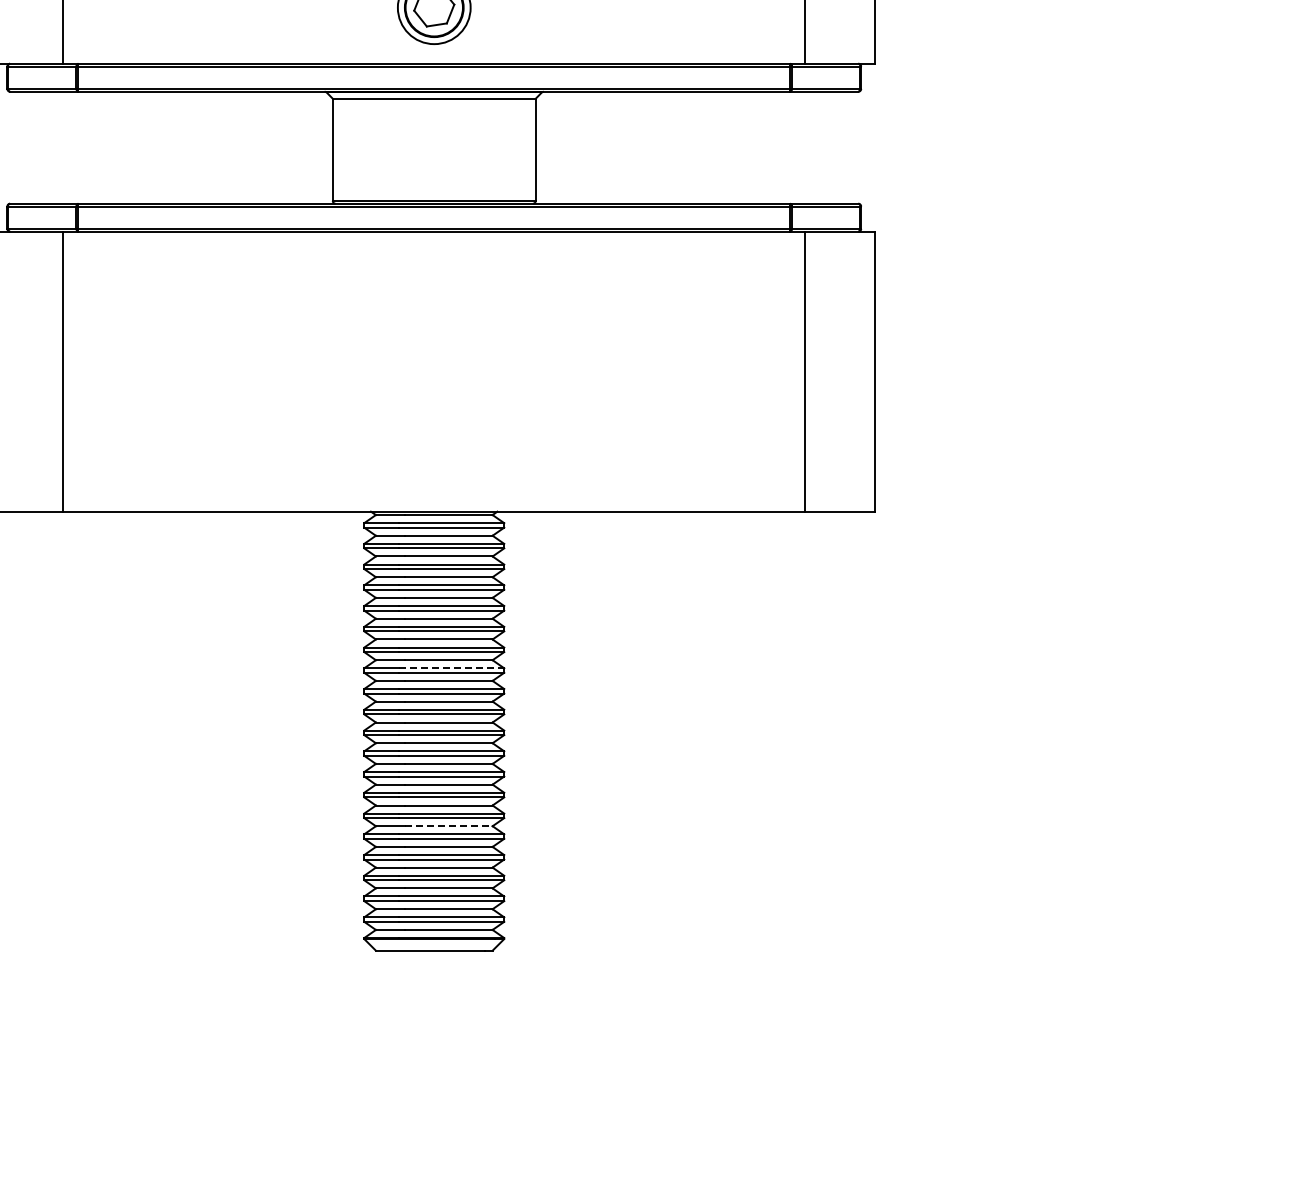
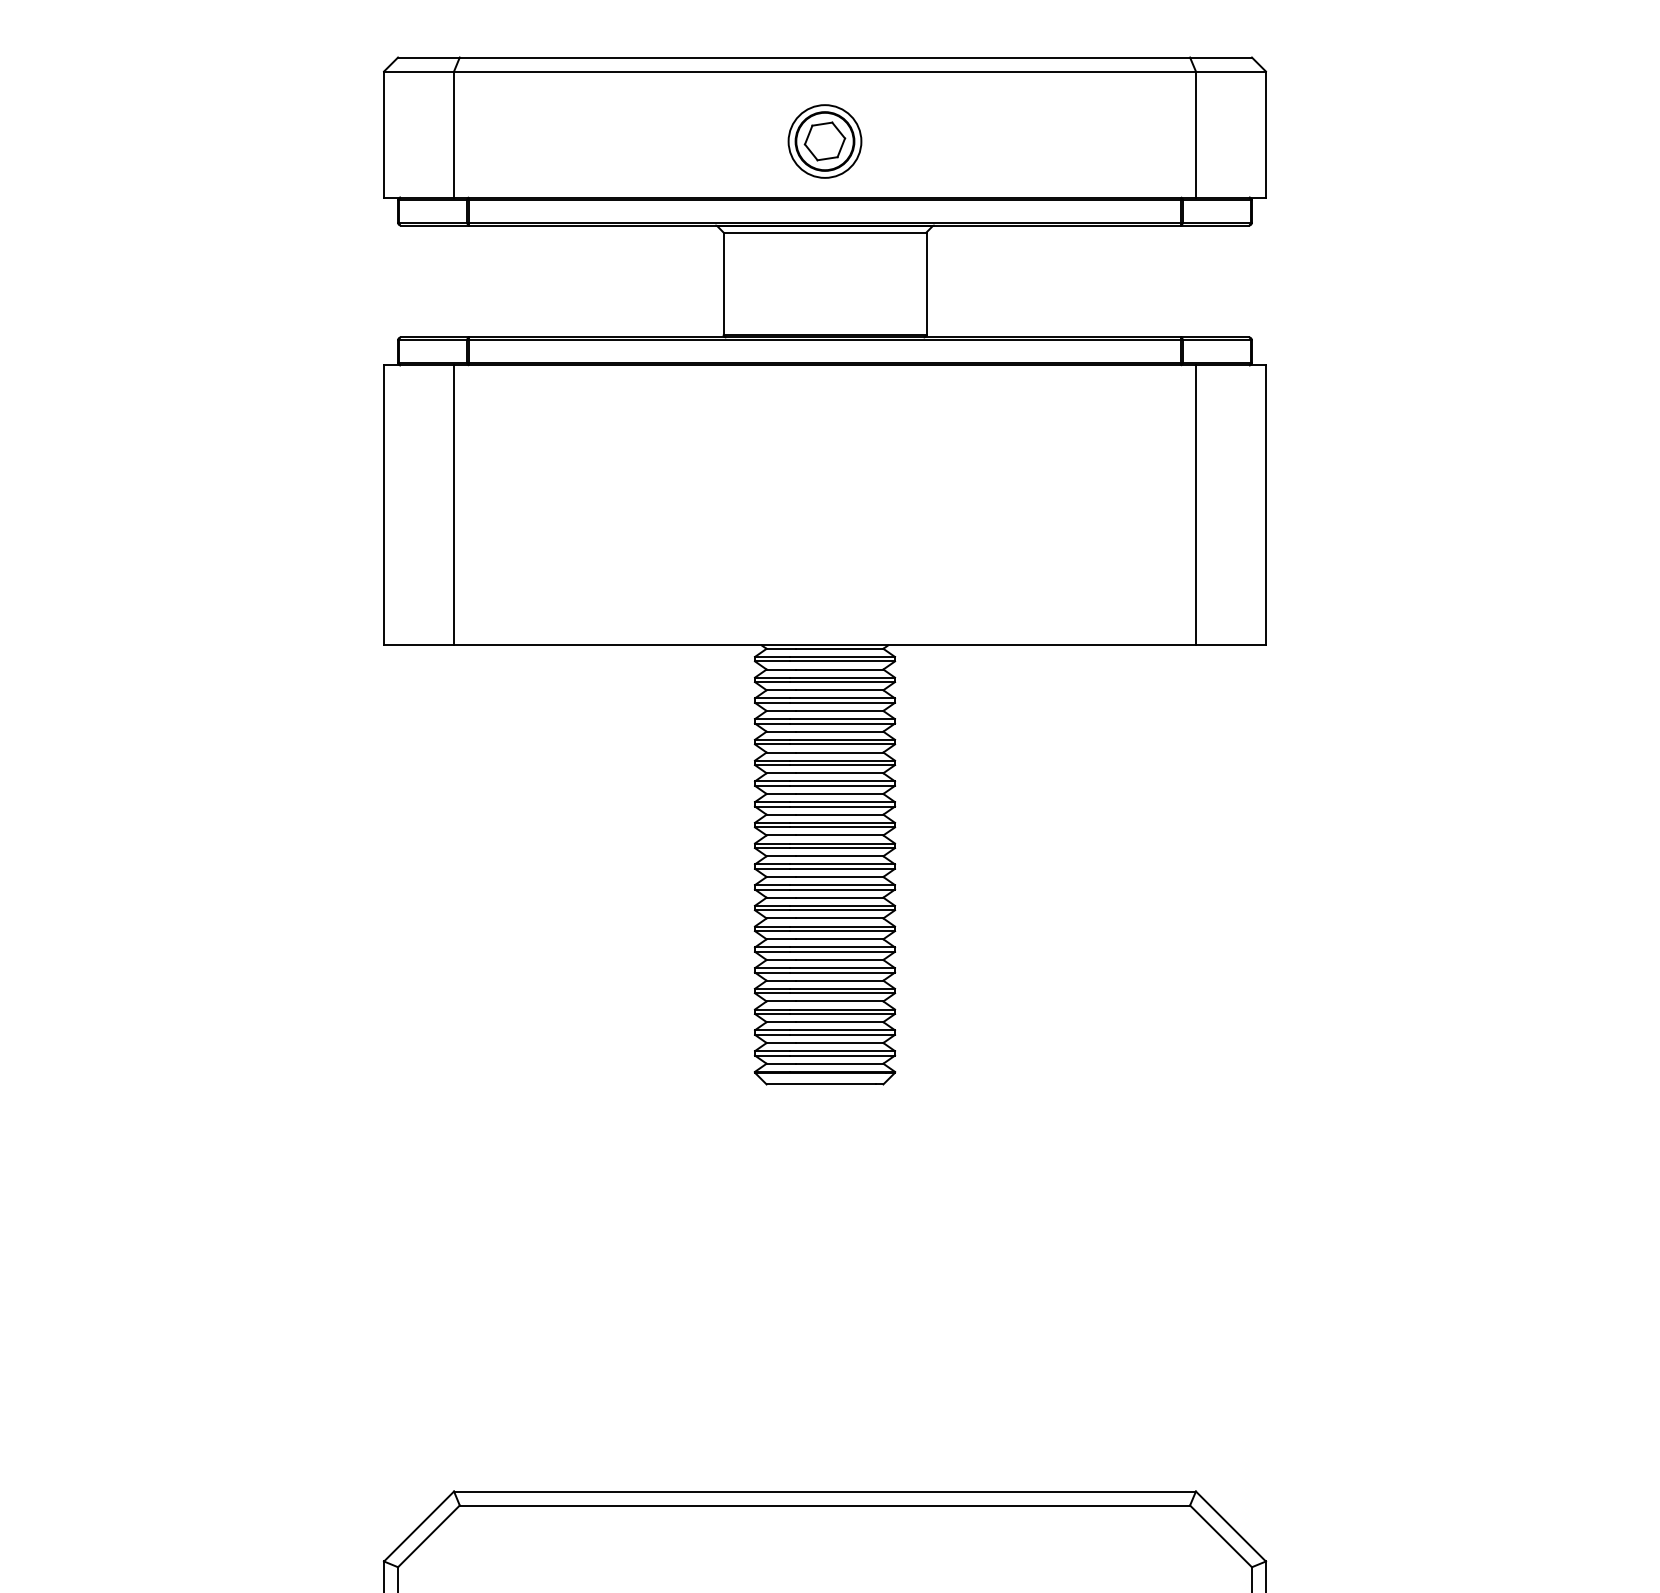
line: (452, 668) -> (843, 802), dashed -> solid
line: (448, 826) -> (839, 960), dashed -> solid

